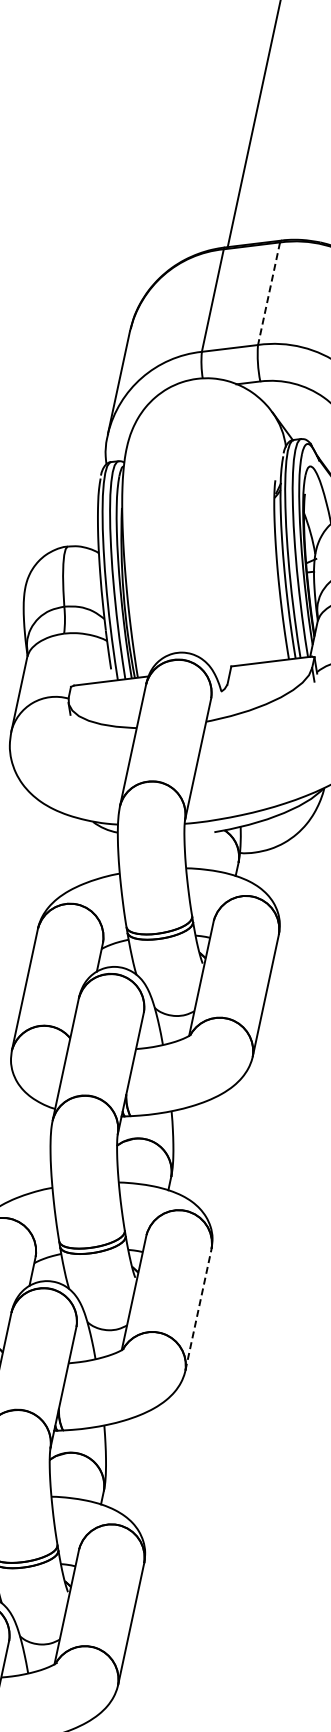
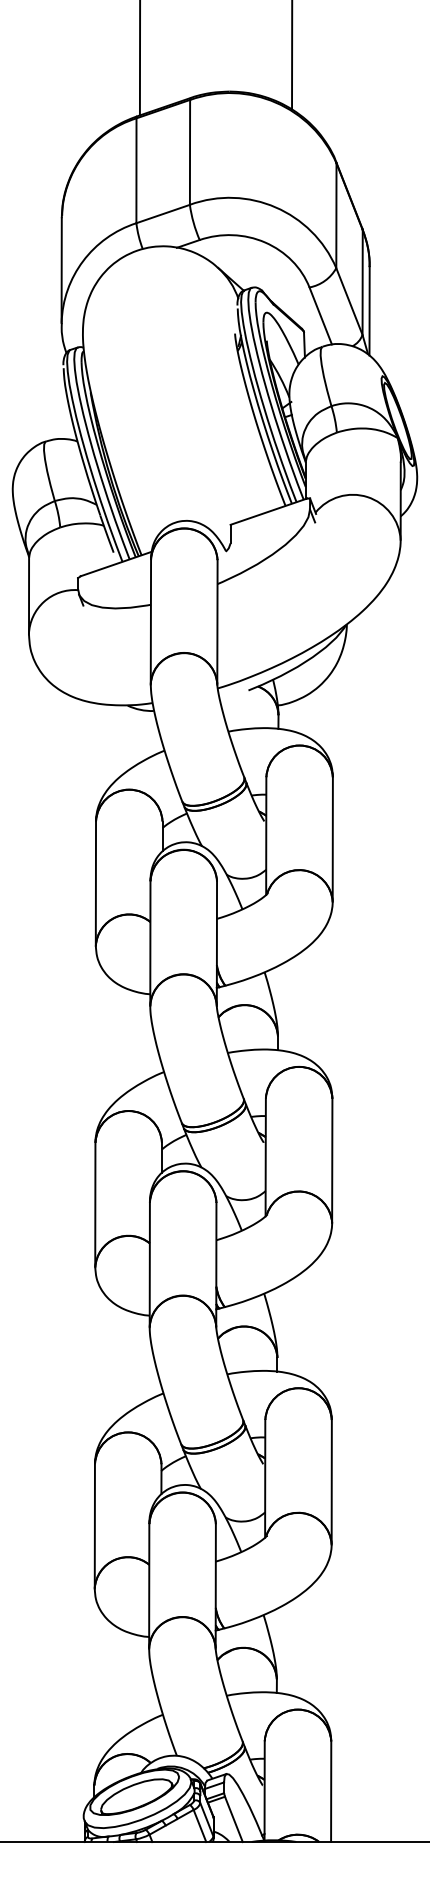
line: (269, 293) -> (190, 152), dashed -> solid
line: (198, 1309) -> (332, 1160), dashed -> solid

